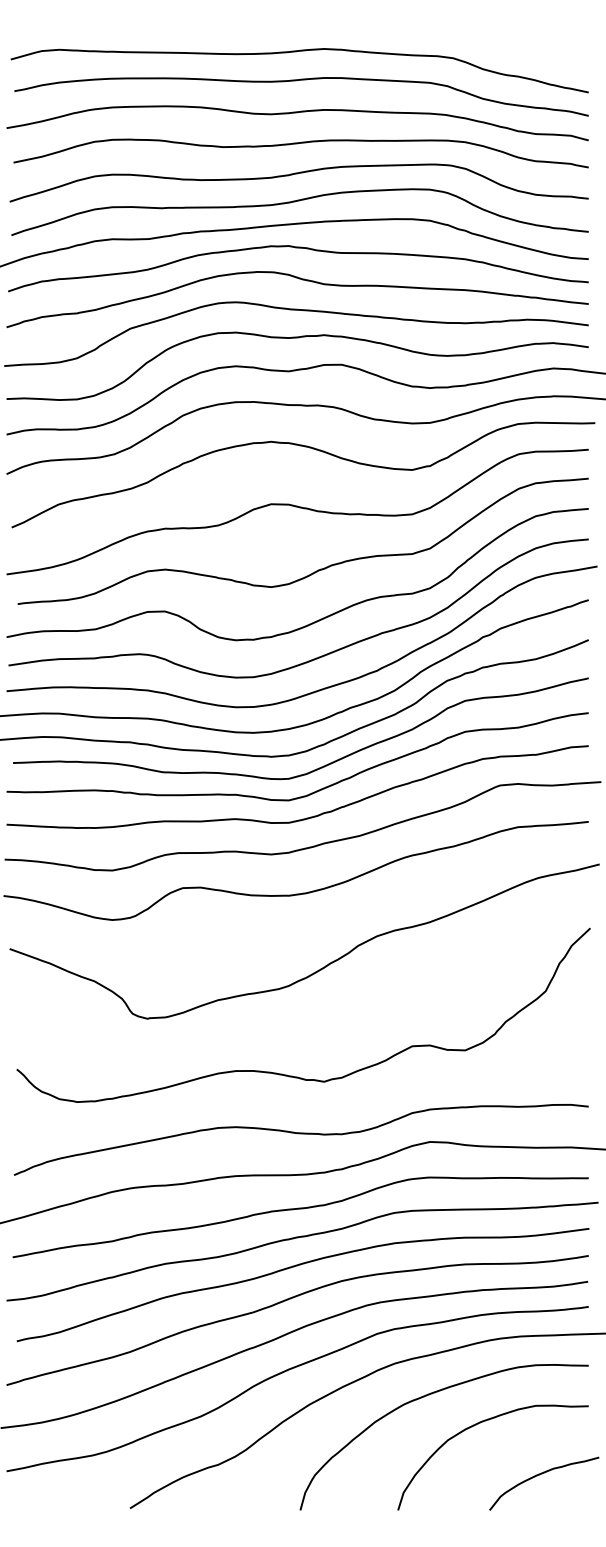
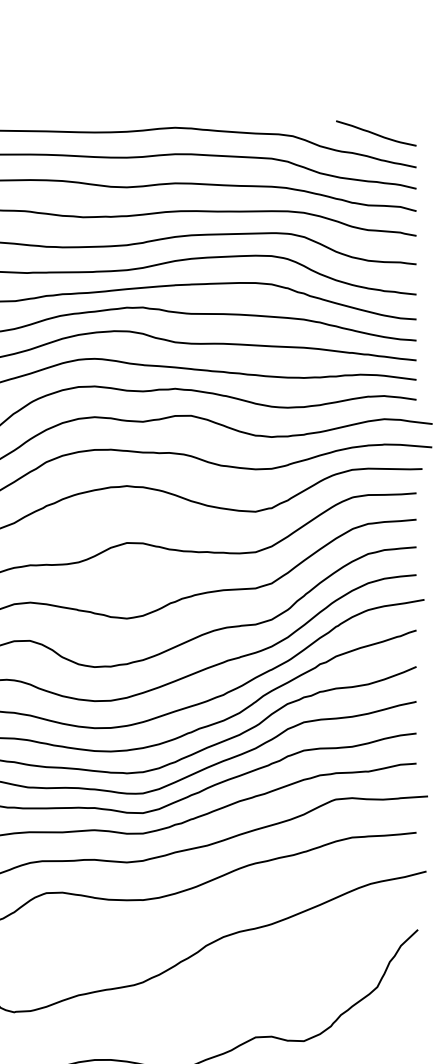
curve: (544, 55) -> (376, 133), added

